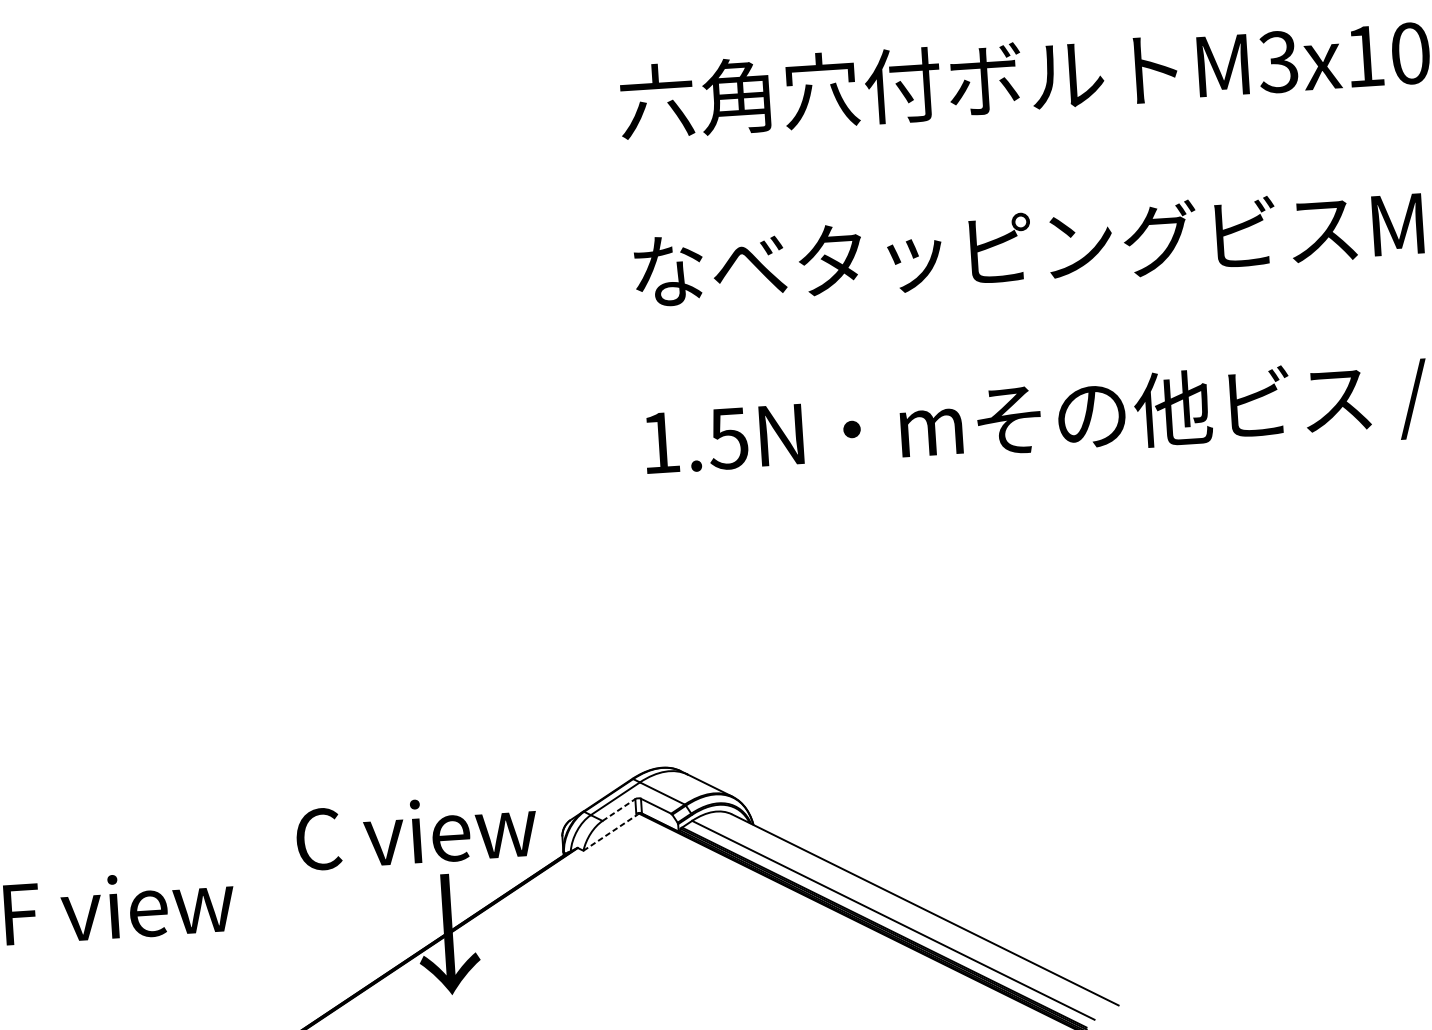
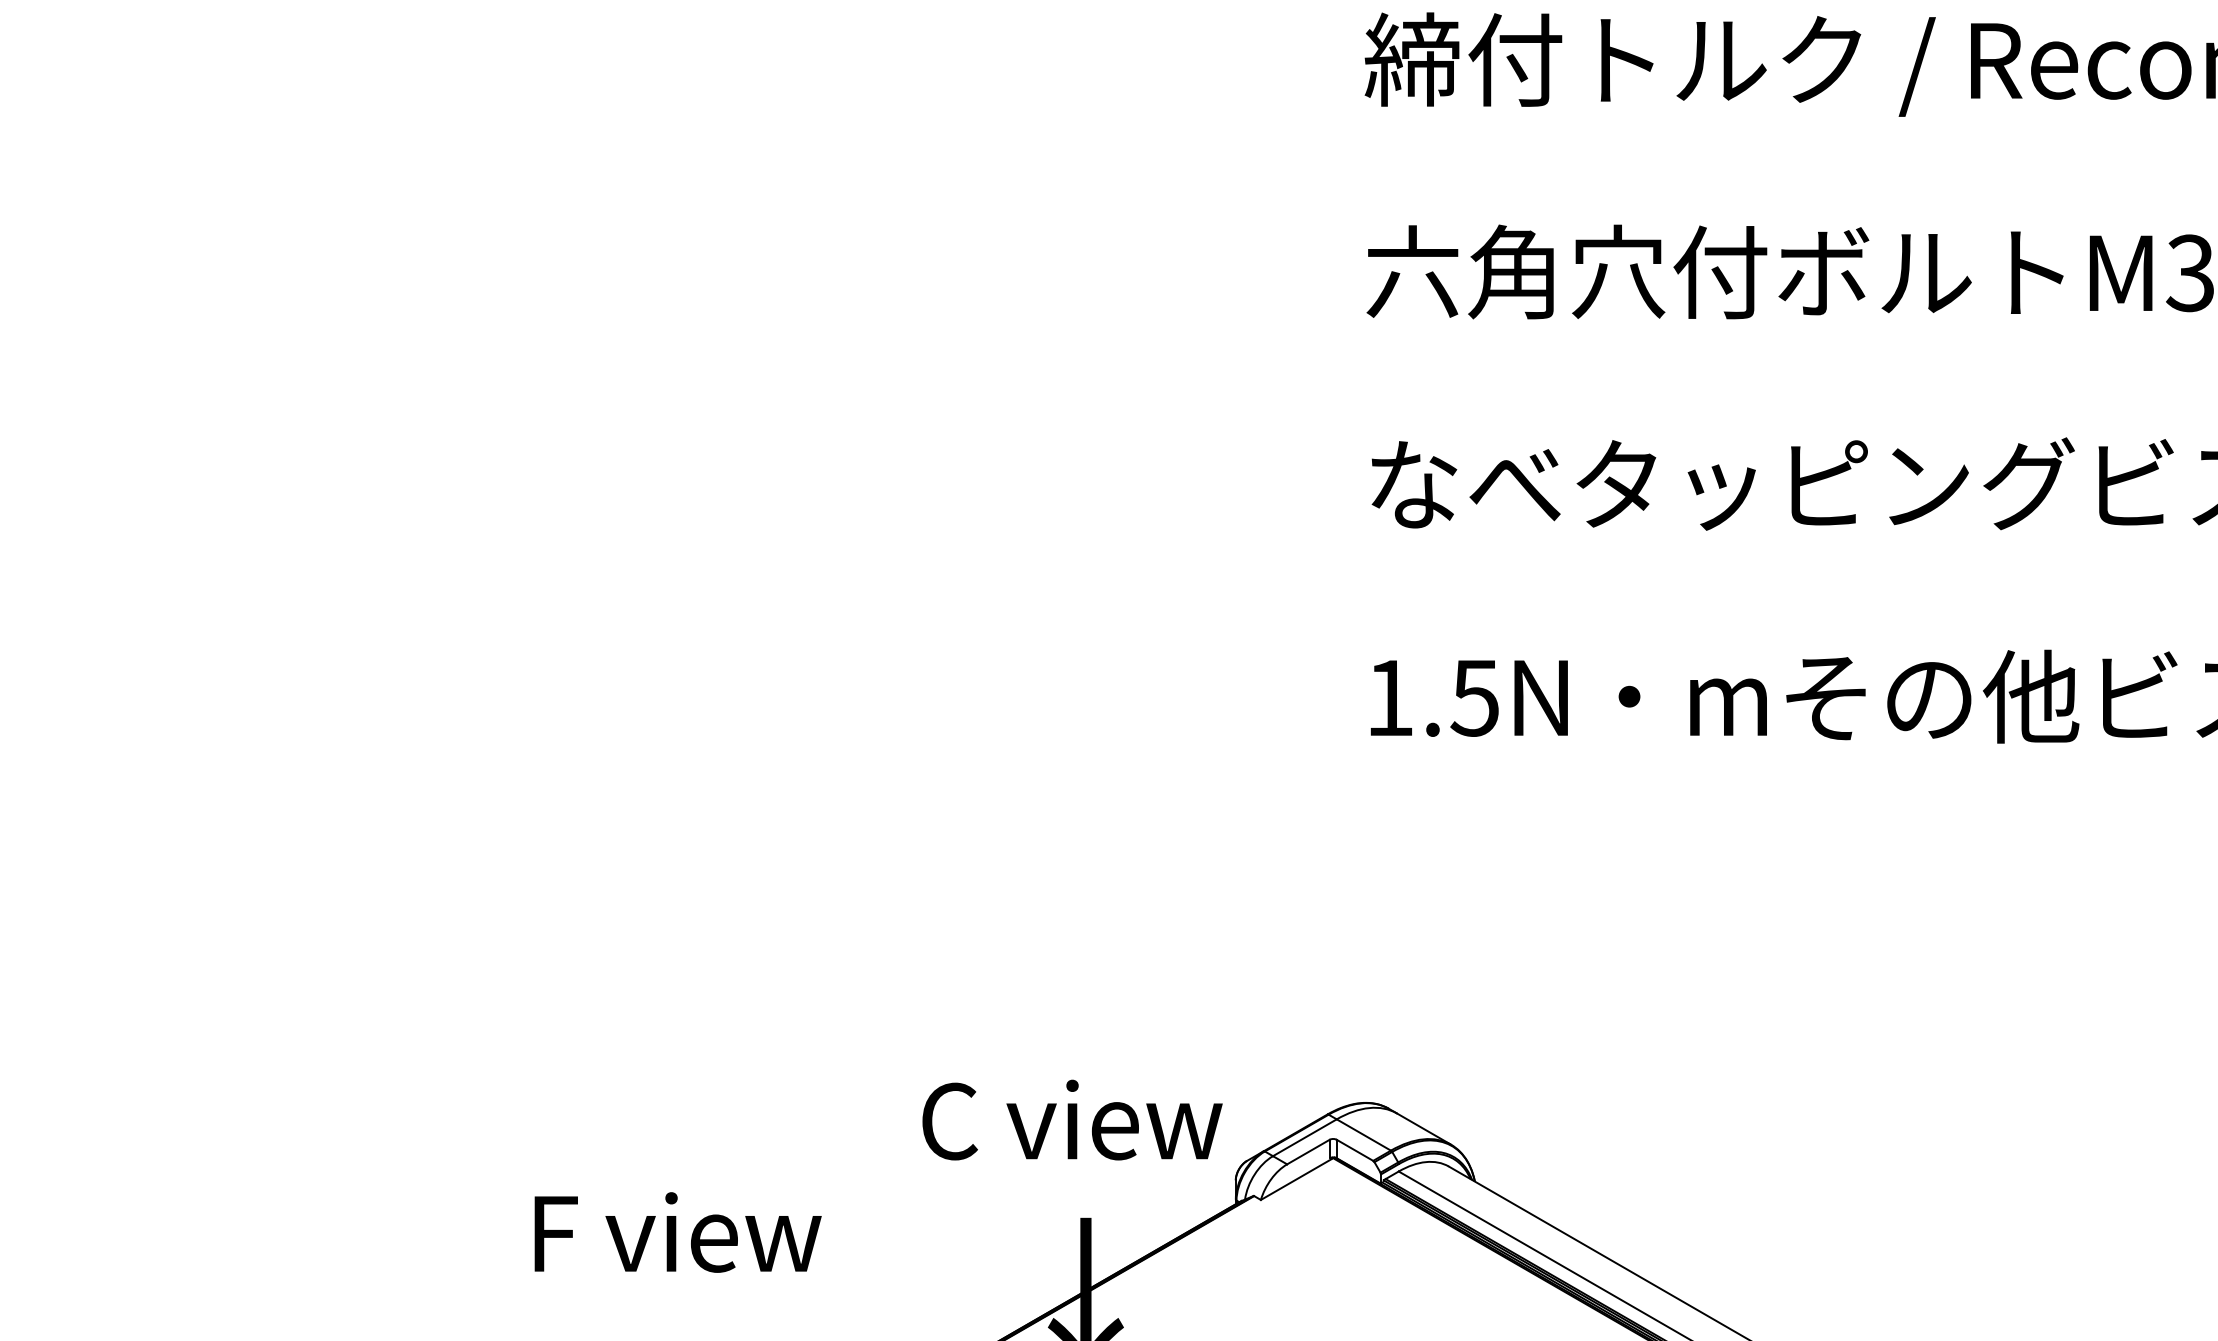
line: (619, 810) -> (1308, 1152), dashed -> solid
text: (416, 831) -> (1072, 1119), moved
line: (610, 832) -> (1296, 1179), dashed -> solid

